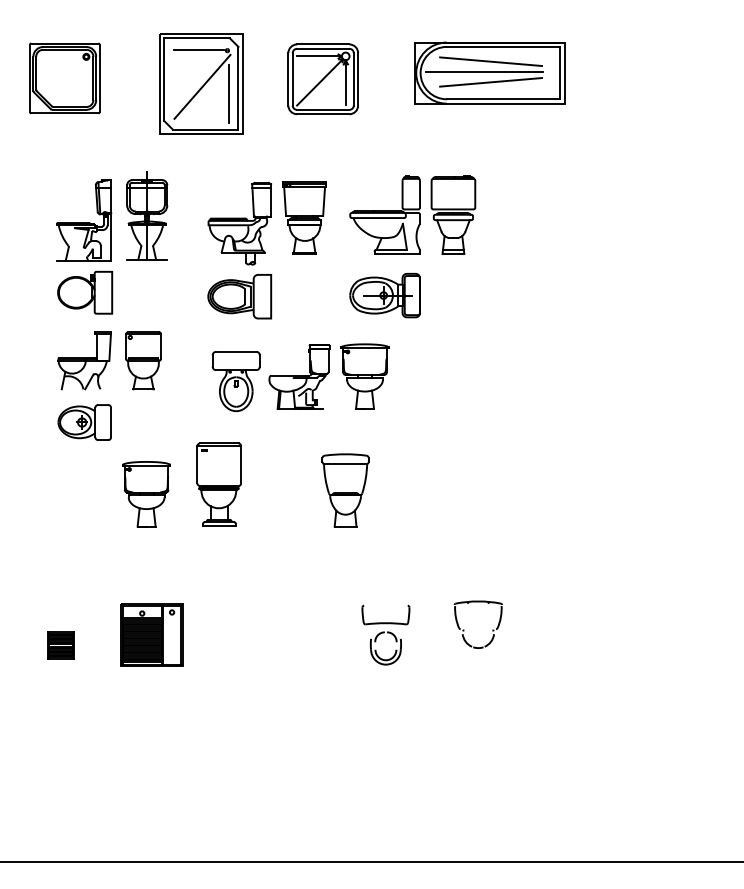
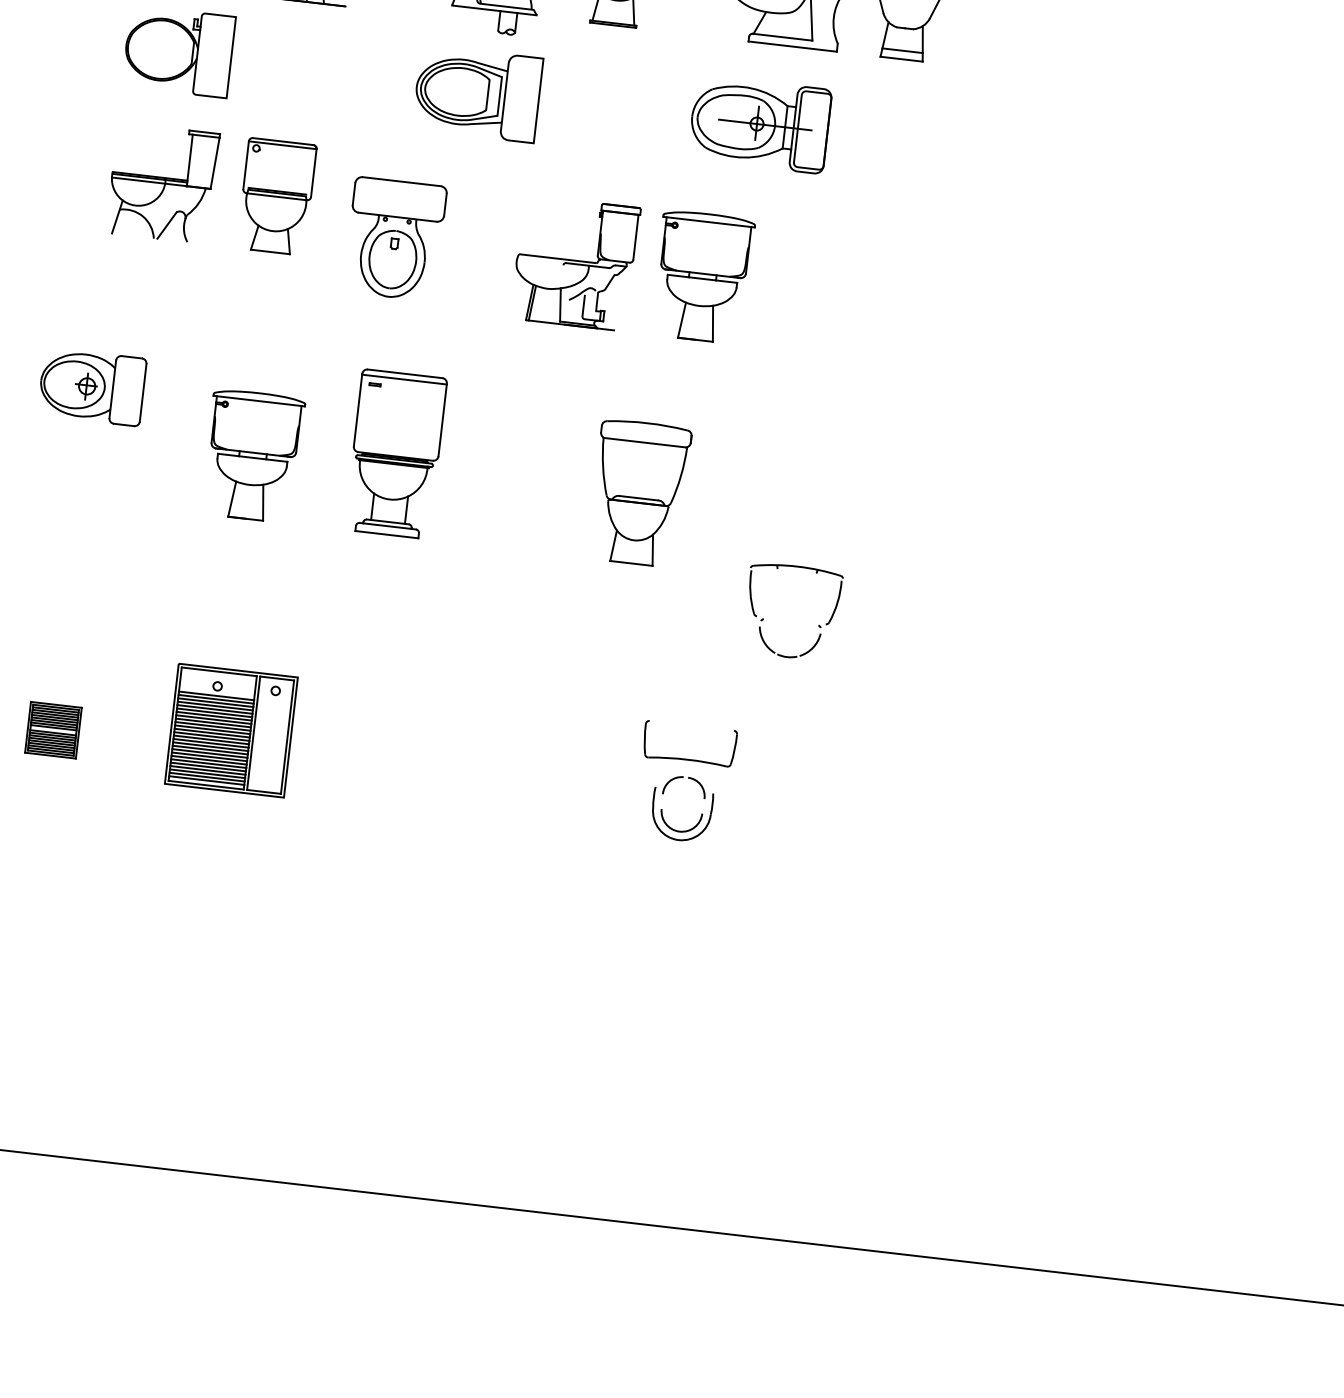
part: (235, 381) -> (393, 239), moved
part: (84, 422) -> (91, 386), moved
part: (464, 629) -> (764, 617), moved

